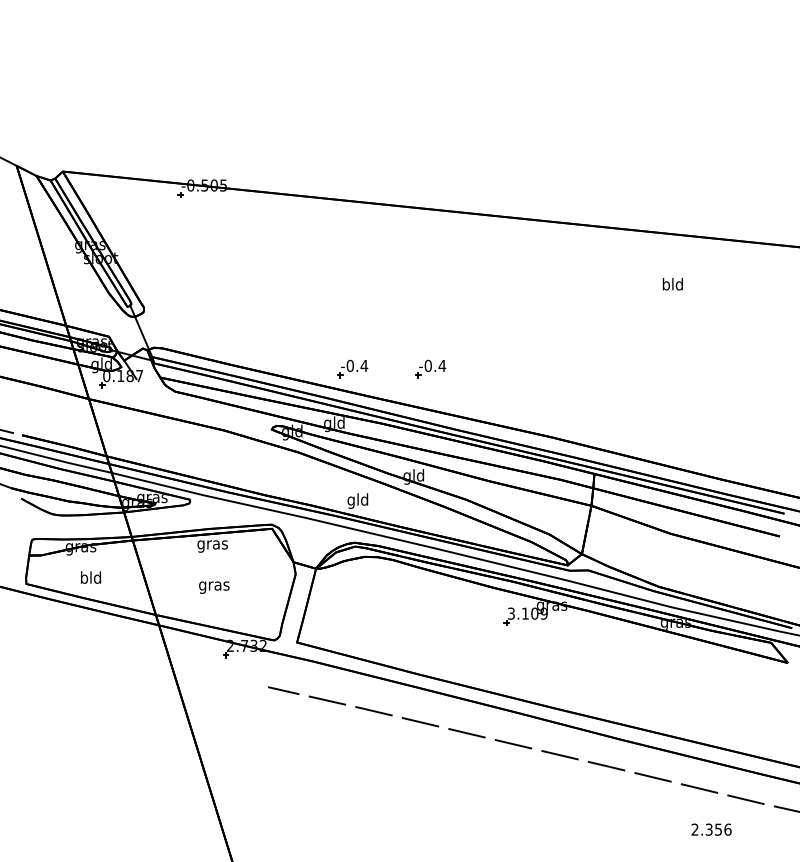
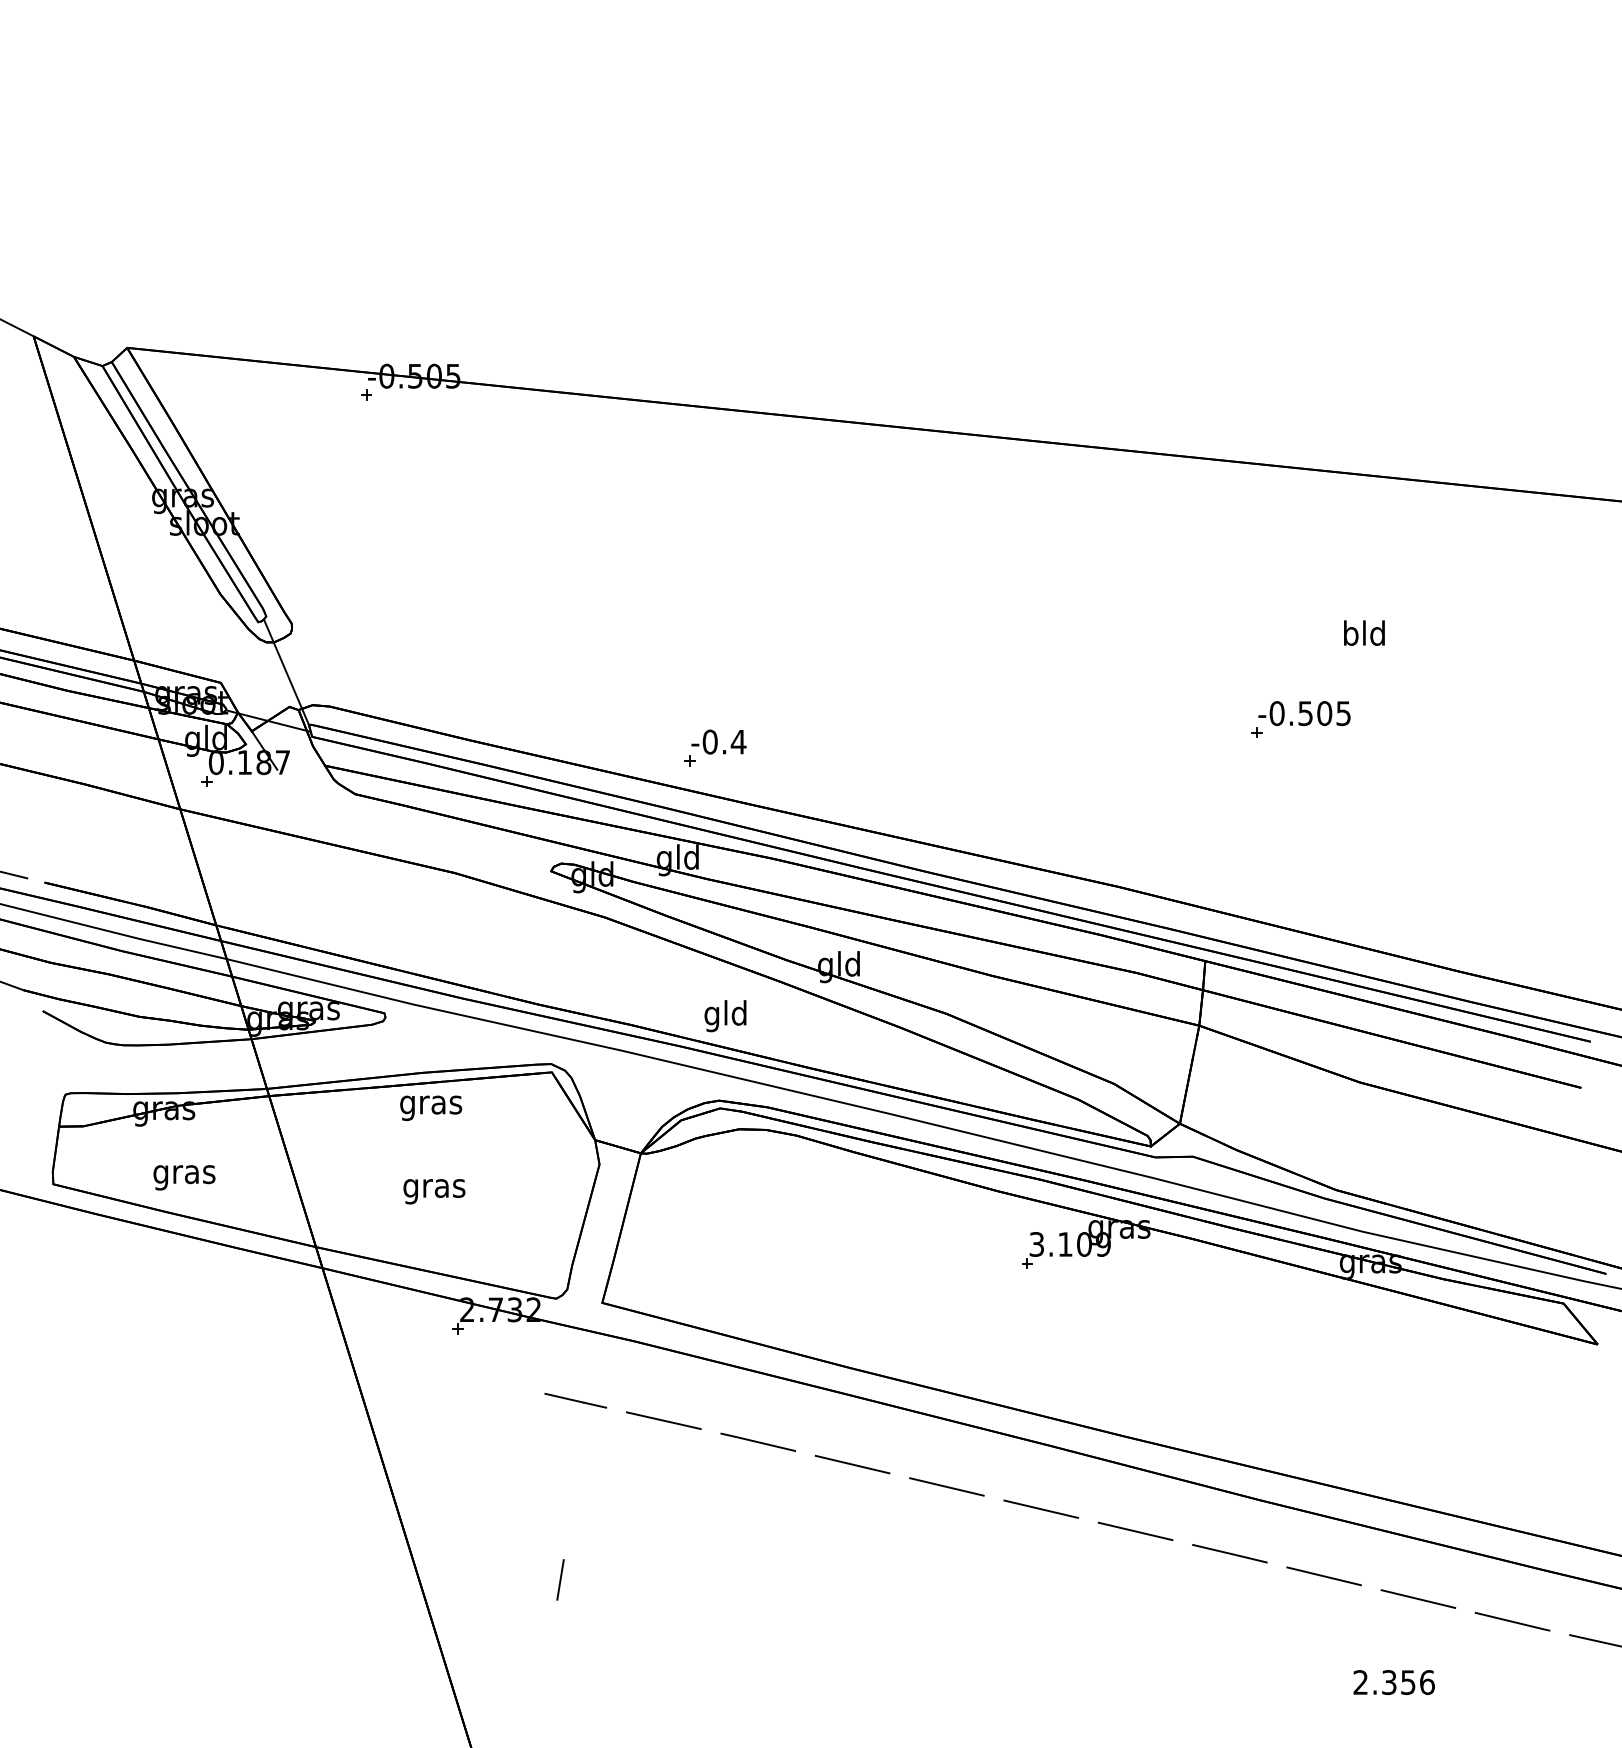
text: (672, 284) -> (1363, 633), moved
part: (641, 354) -> (1300, 718), added
part: (430, 368) -> (872, 747), removed
text: (90, 579) -> (183, 1175), bld -> gras
line: (276, 778) -> (560, 1578), added
text: (711, 829) -> (1394, 1682), moved

